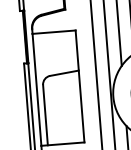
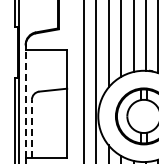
line: (36, 89) -> (25, 103), solid -> dashed
line: (45, 114) -> (31, 128), solid -> dashed

